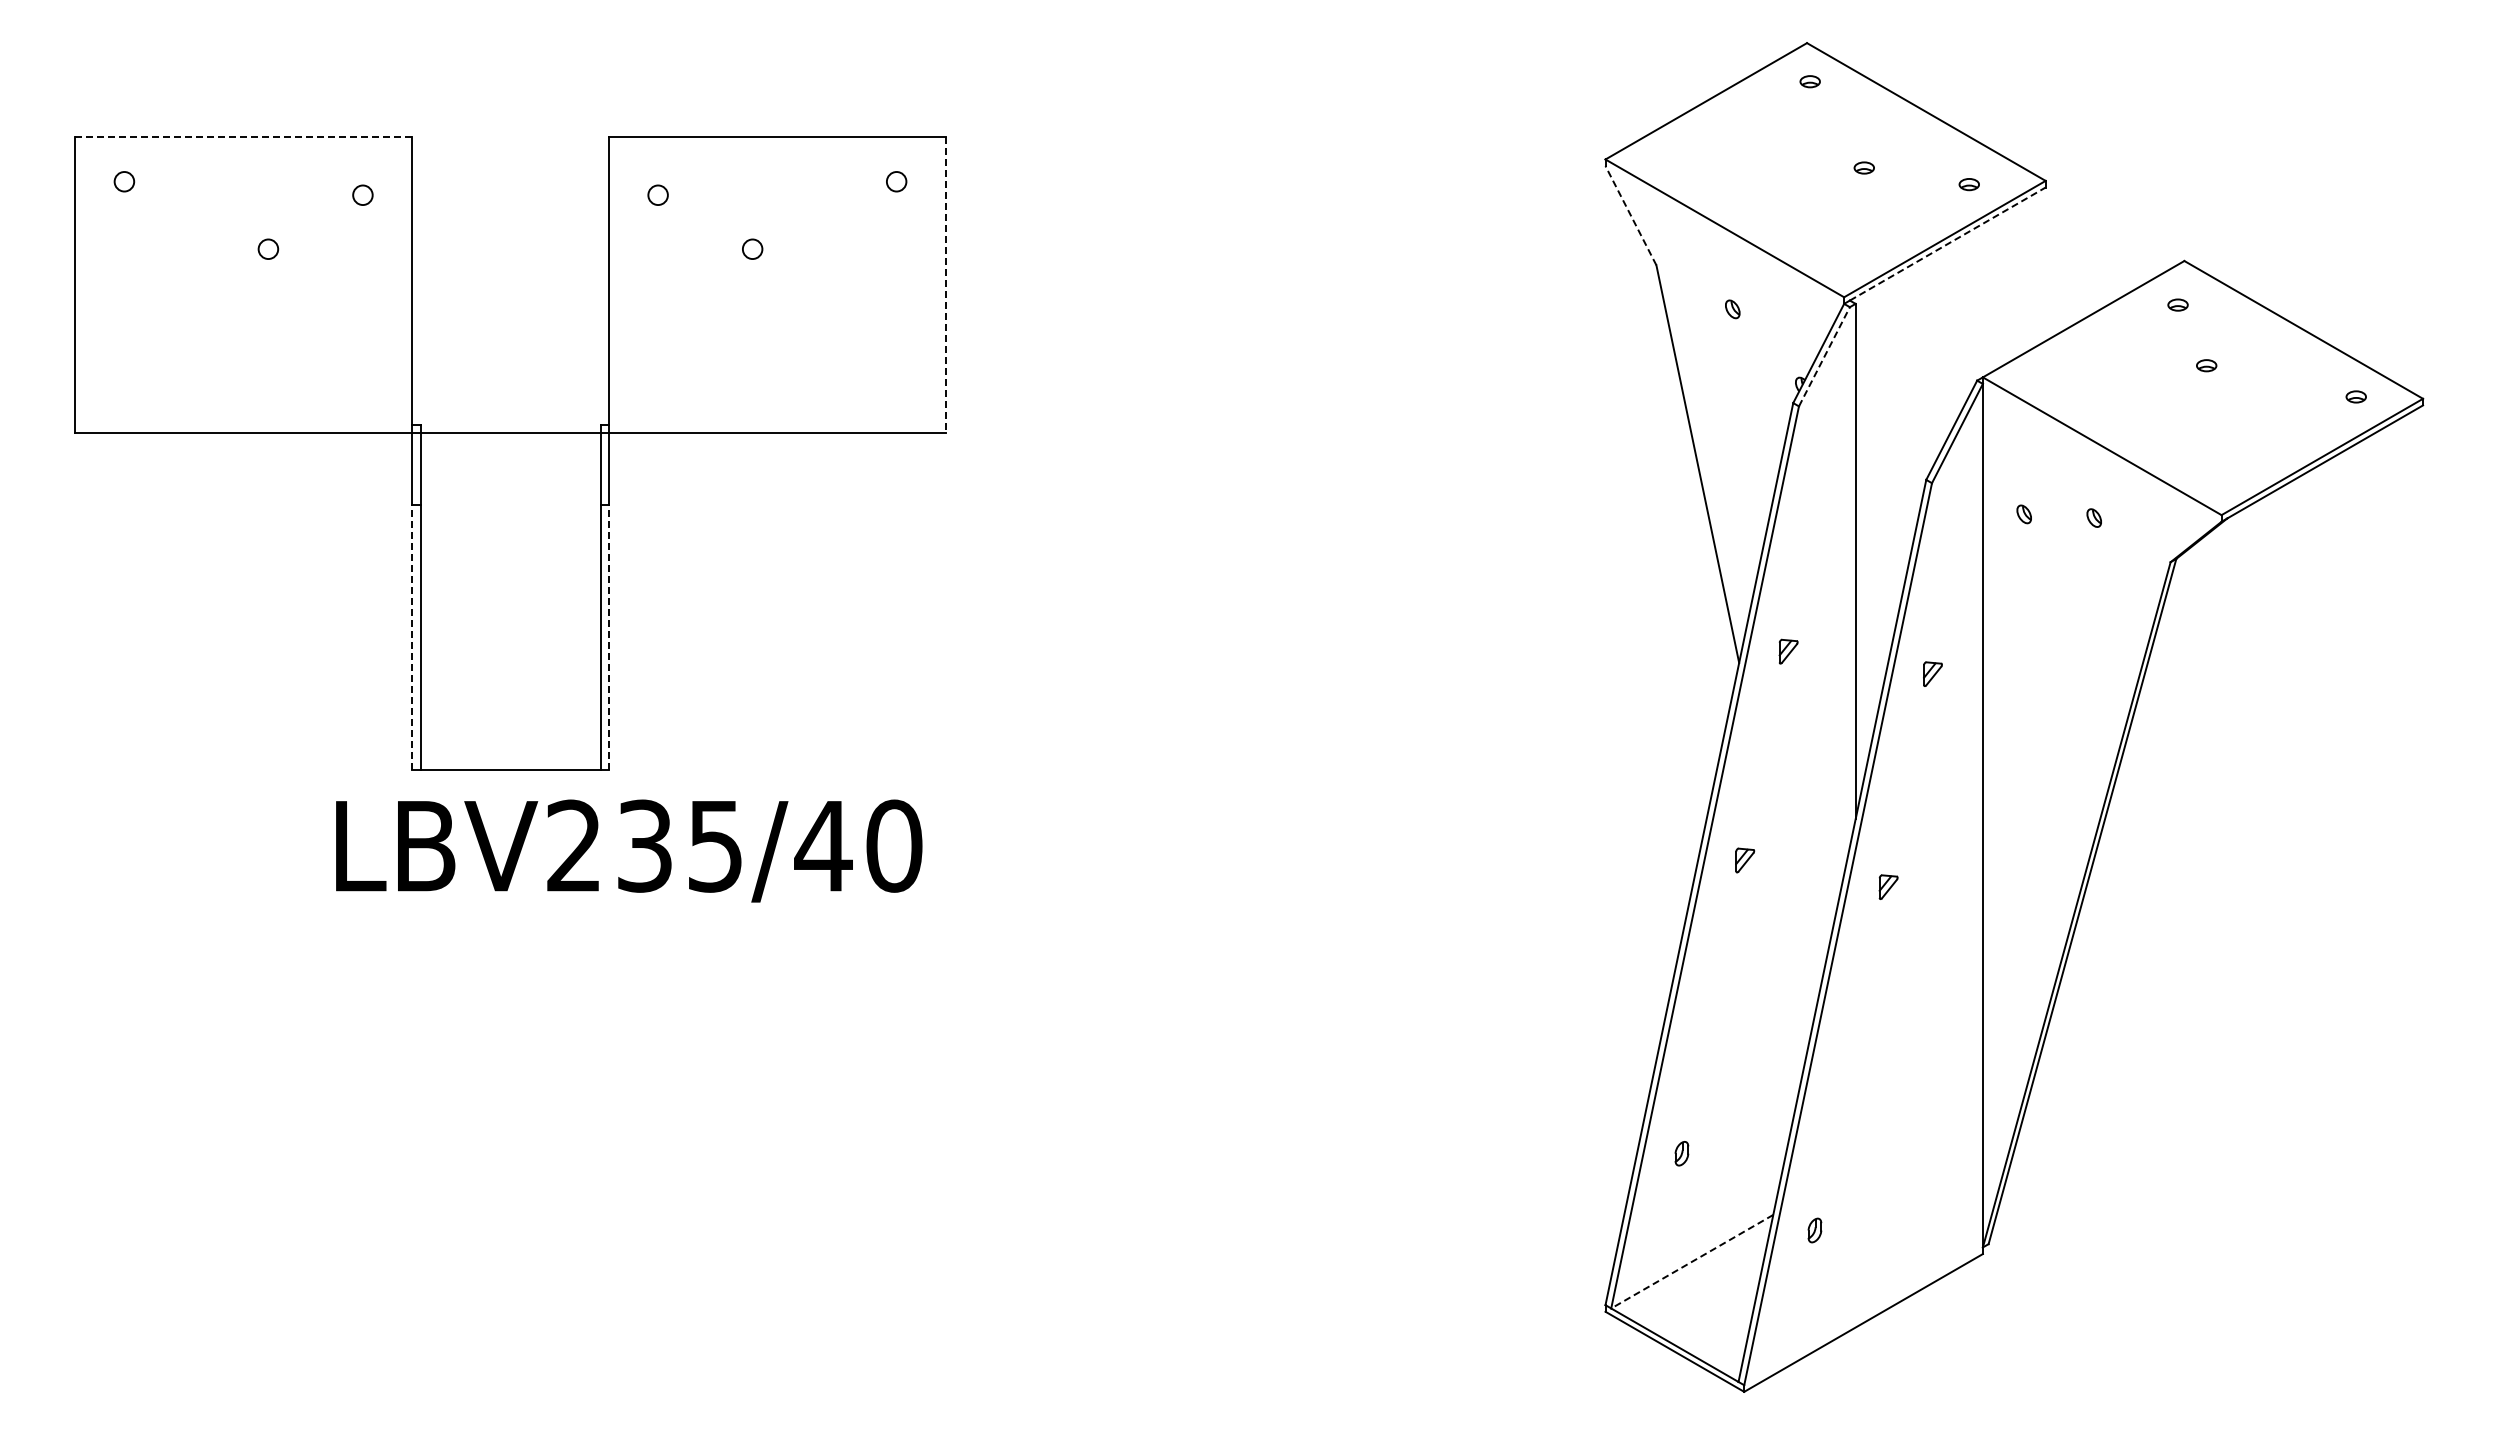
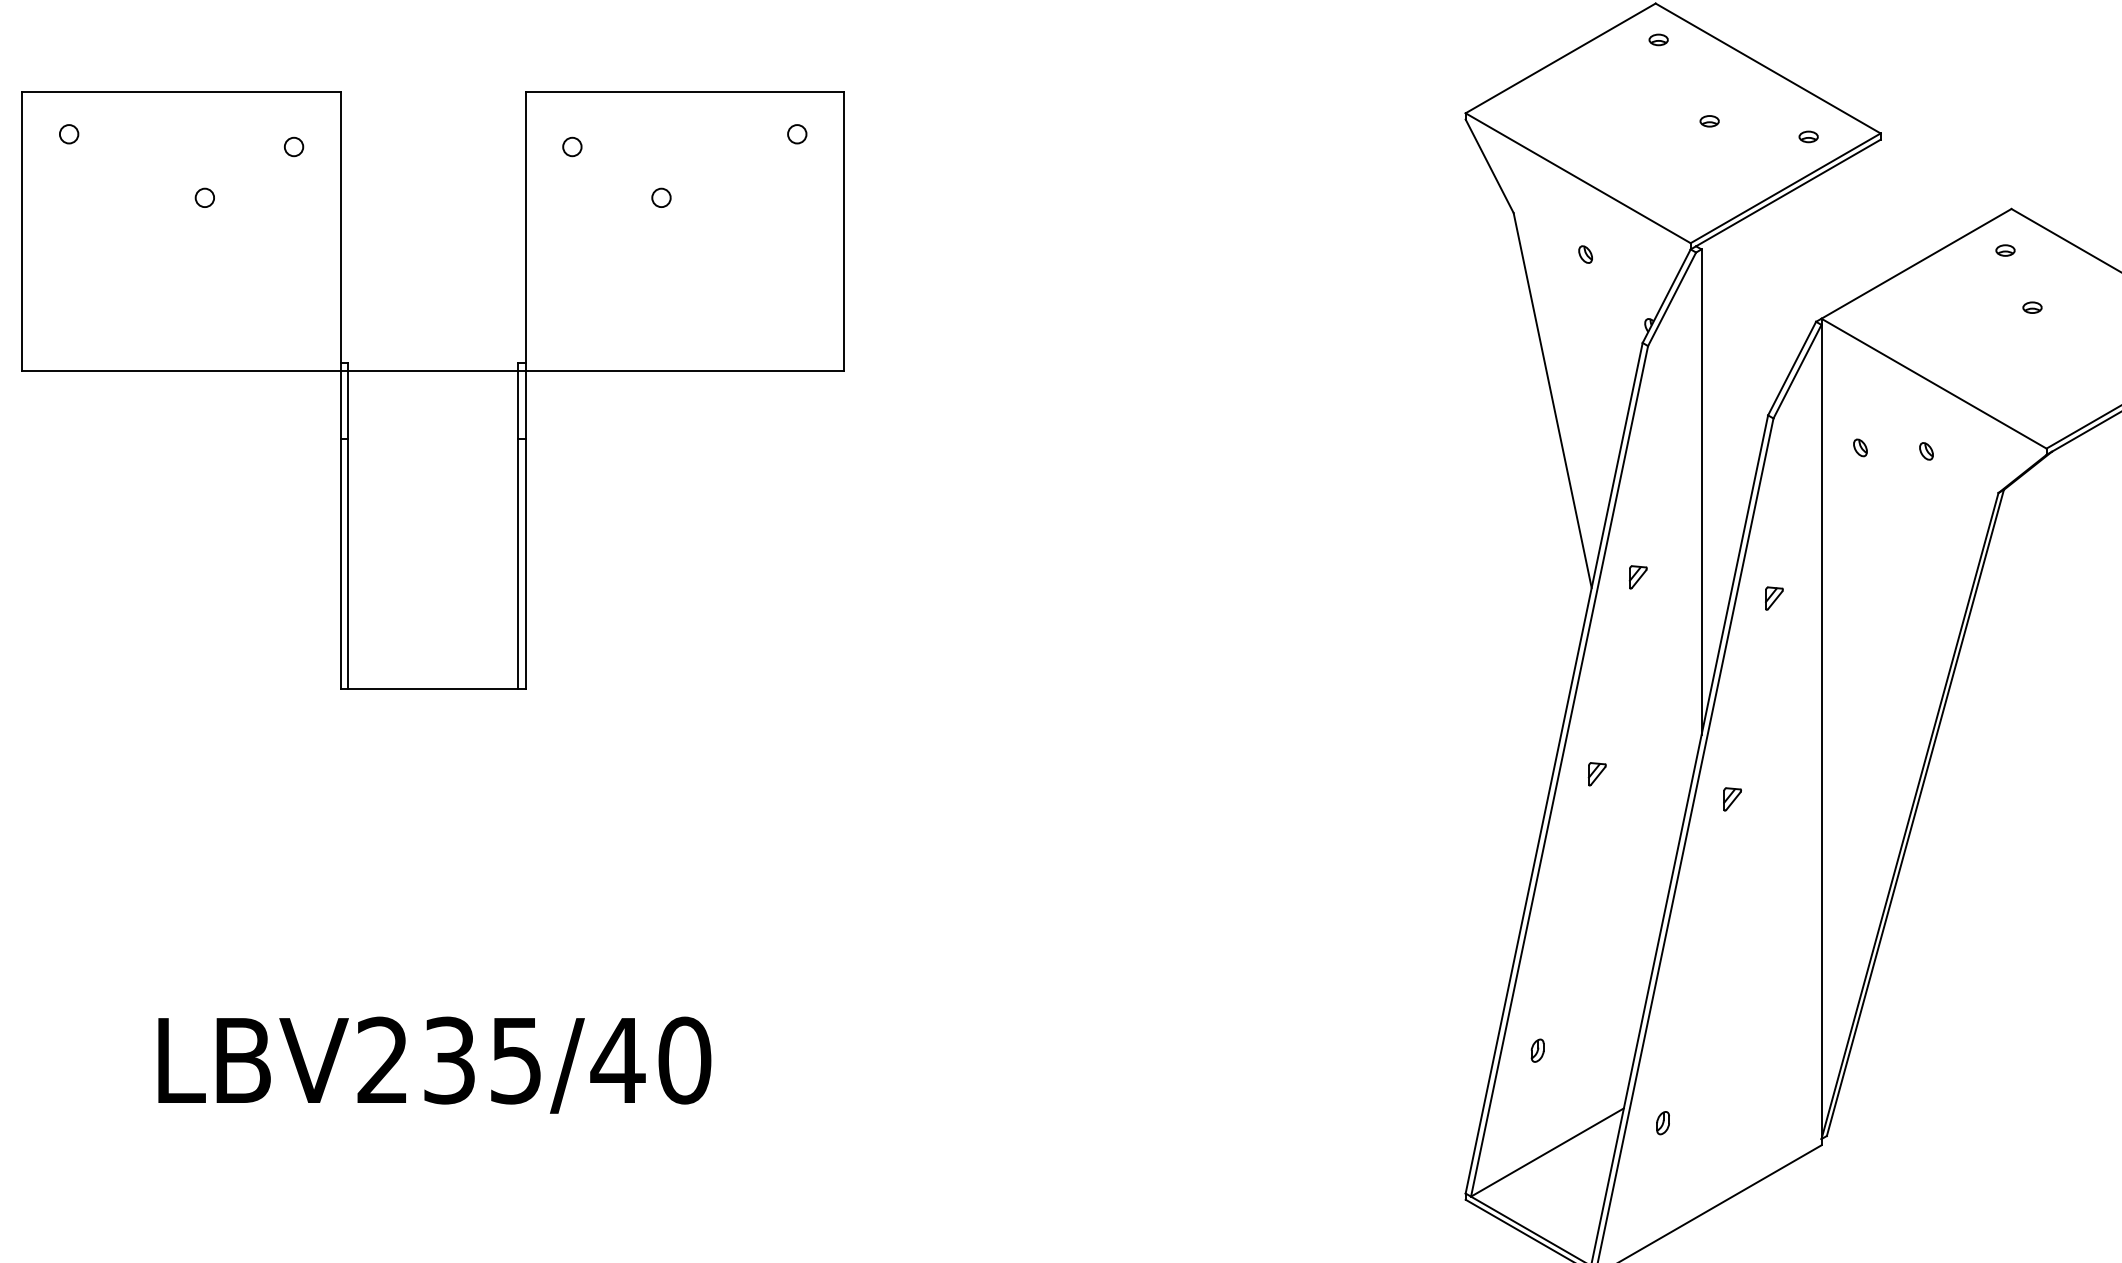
line: (243, 136) -> (181, 91), dashed -> solid
line: (1630, 215) -> (1489, 166), dashed -> solid
line: (1948, 243) -> (1789, 192), dashed -> solid
line: (946, 285) -> (844, 232), dashed -> solid
line: (1824, 356) -> (1672, 299), dashed -> solid
line: (412, 637) -> (340, 563), dashed -> solid
line: (608, 637) -> (525, 563), dashed -> solid
text: (629, 850) -> (435, 1064), moved
line: (1692, 1261) -> (1547, 1152), dashed -> solid

